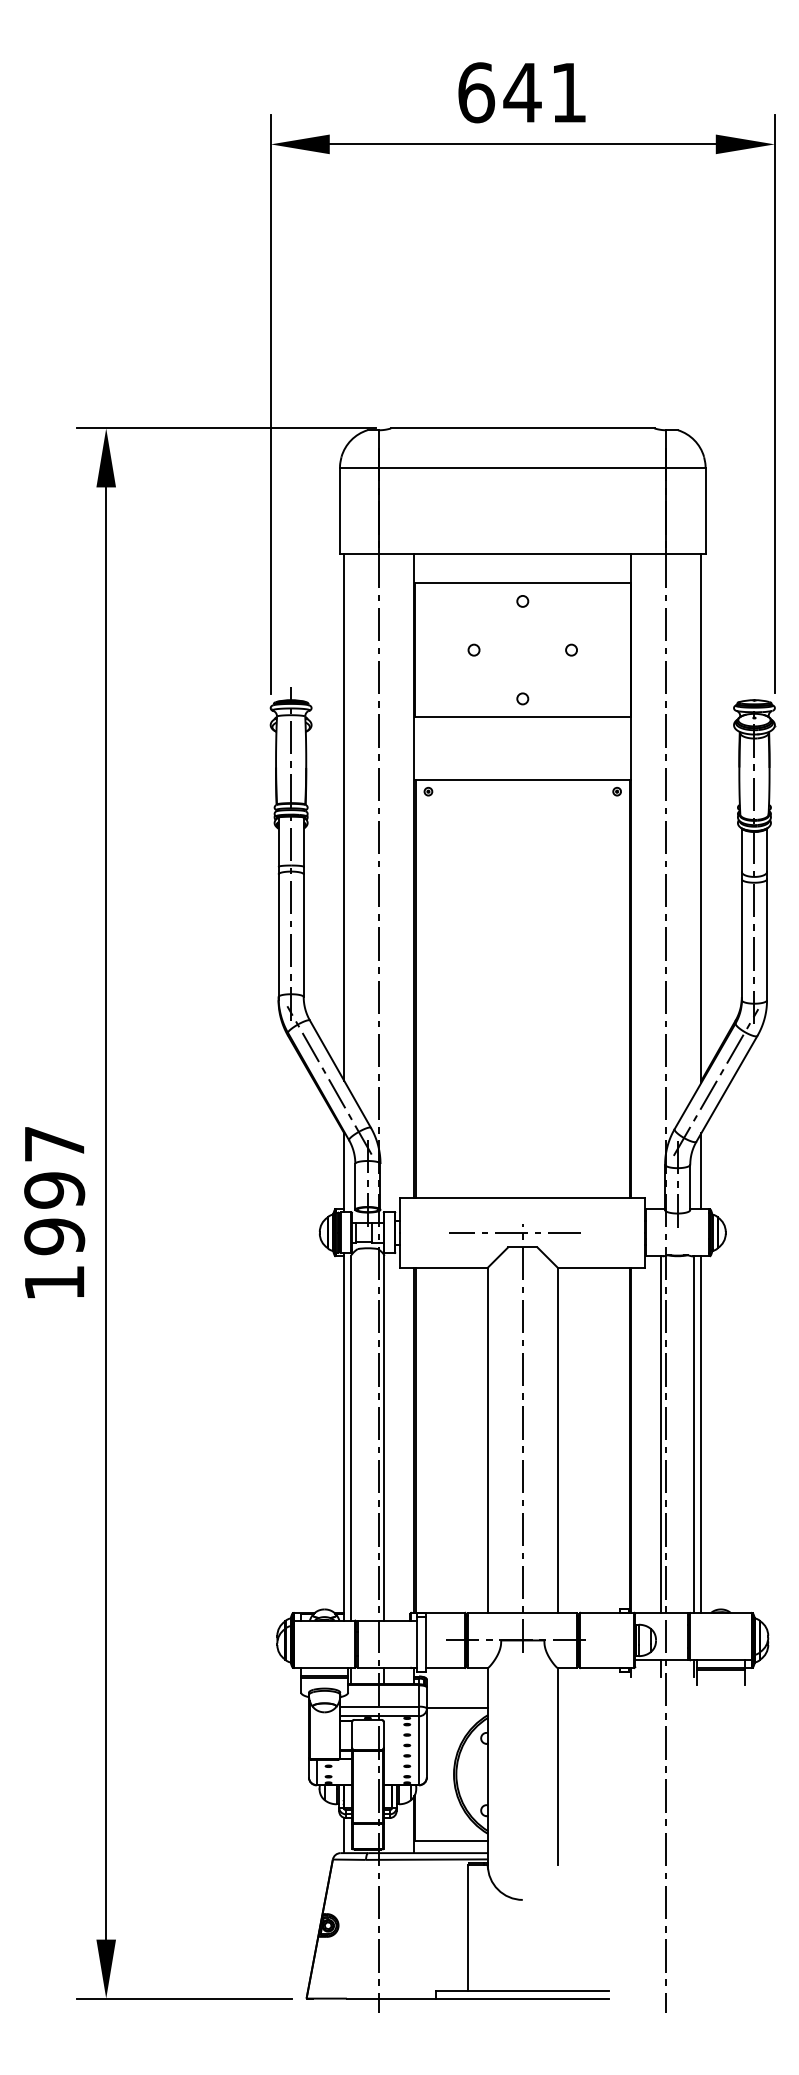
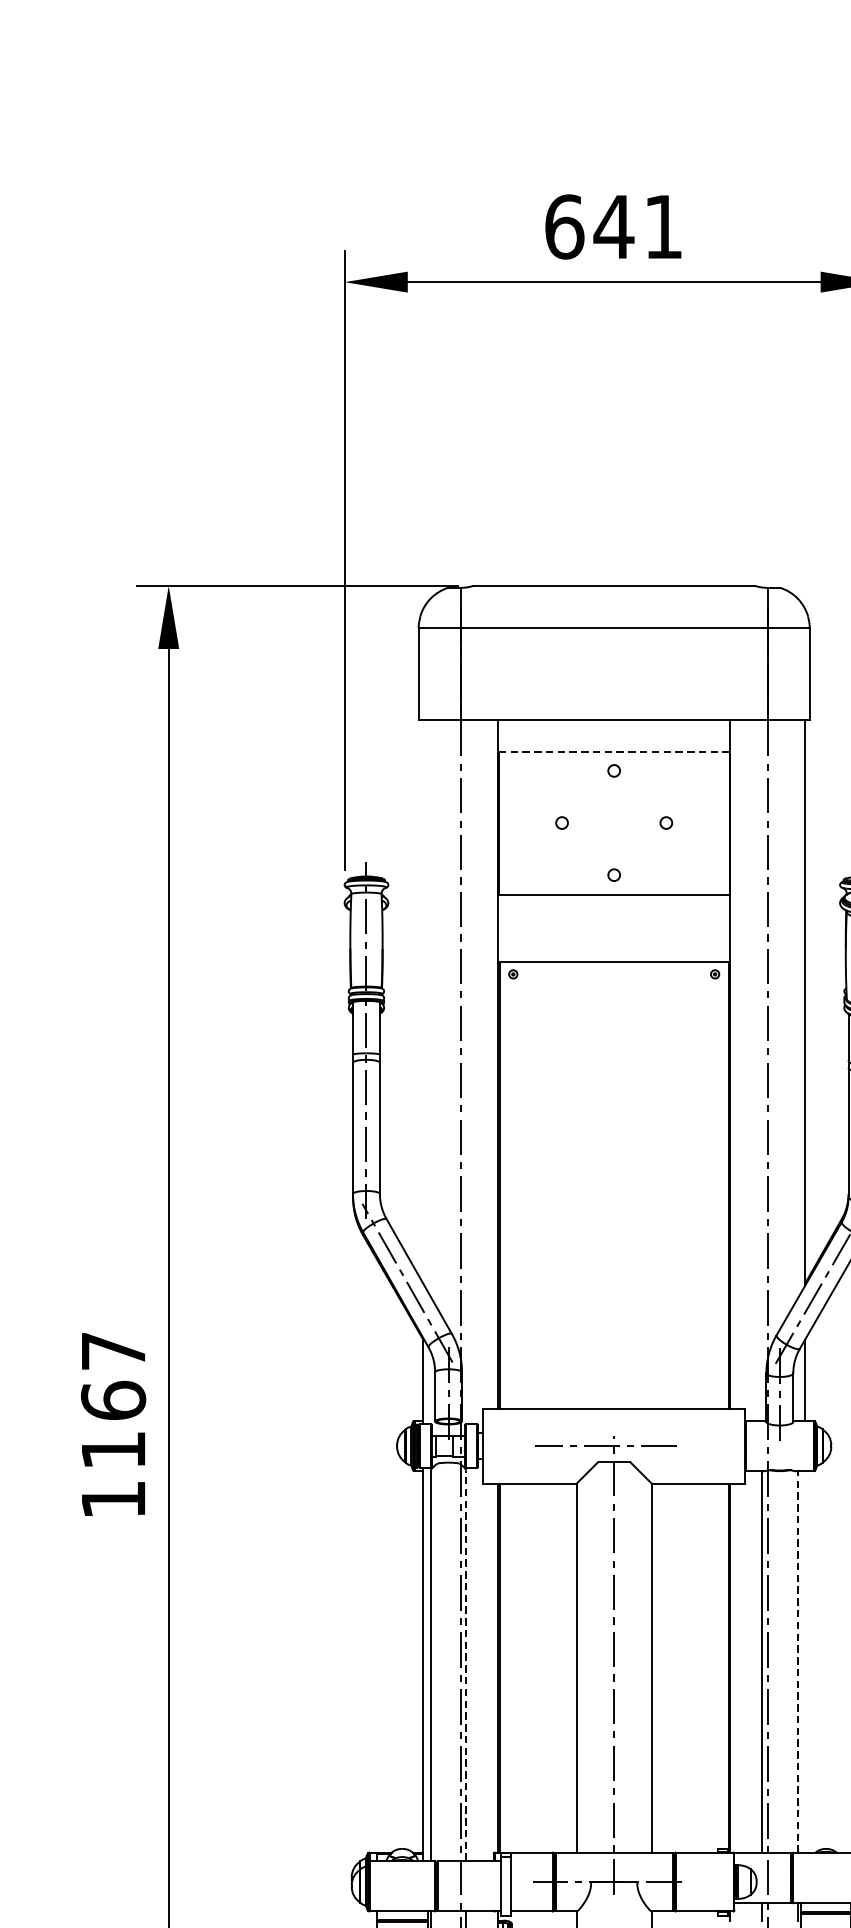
line: (522, 583) -> (613, 751), solid -> dashed
line: (344, 817) -> (423, 1001), removed
text: (54, 1213) -> (113, 1425), 1997 -> 1167
line: (694, 1434) -> (797, 1661), solid -> dashed
line: (701, 1434) -> (805, 1661), removed
line: (384, 1437) -> (466, 1665), solid -> dashed

